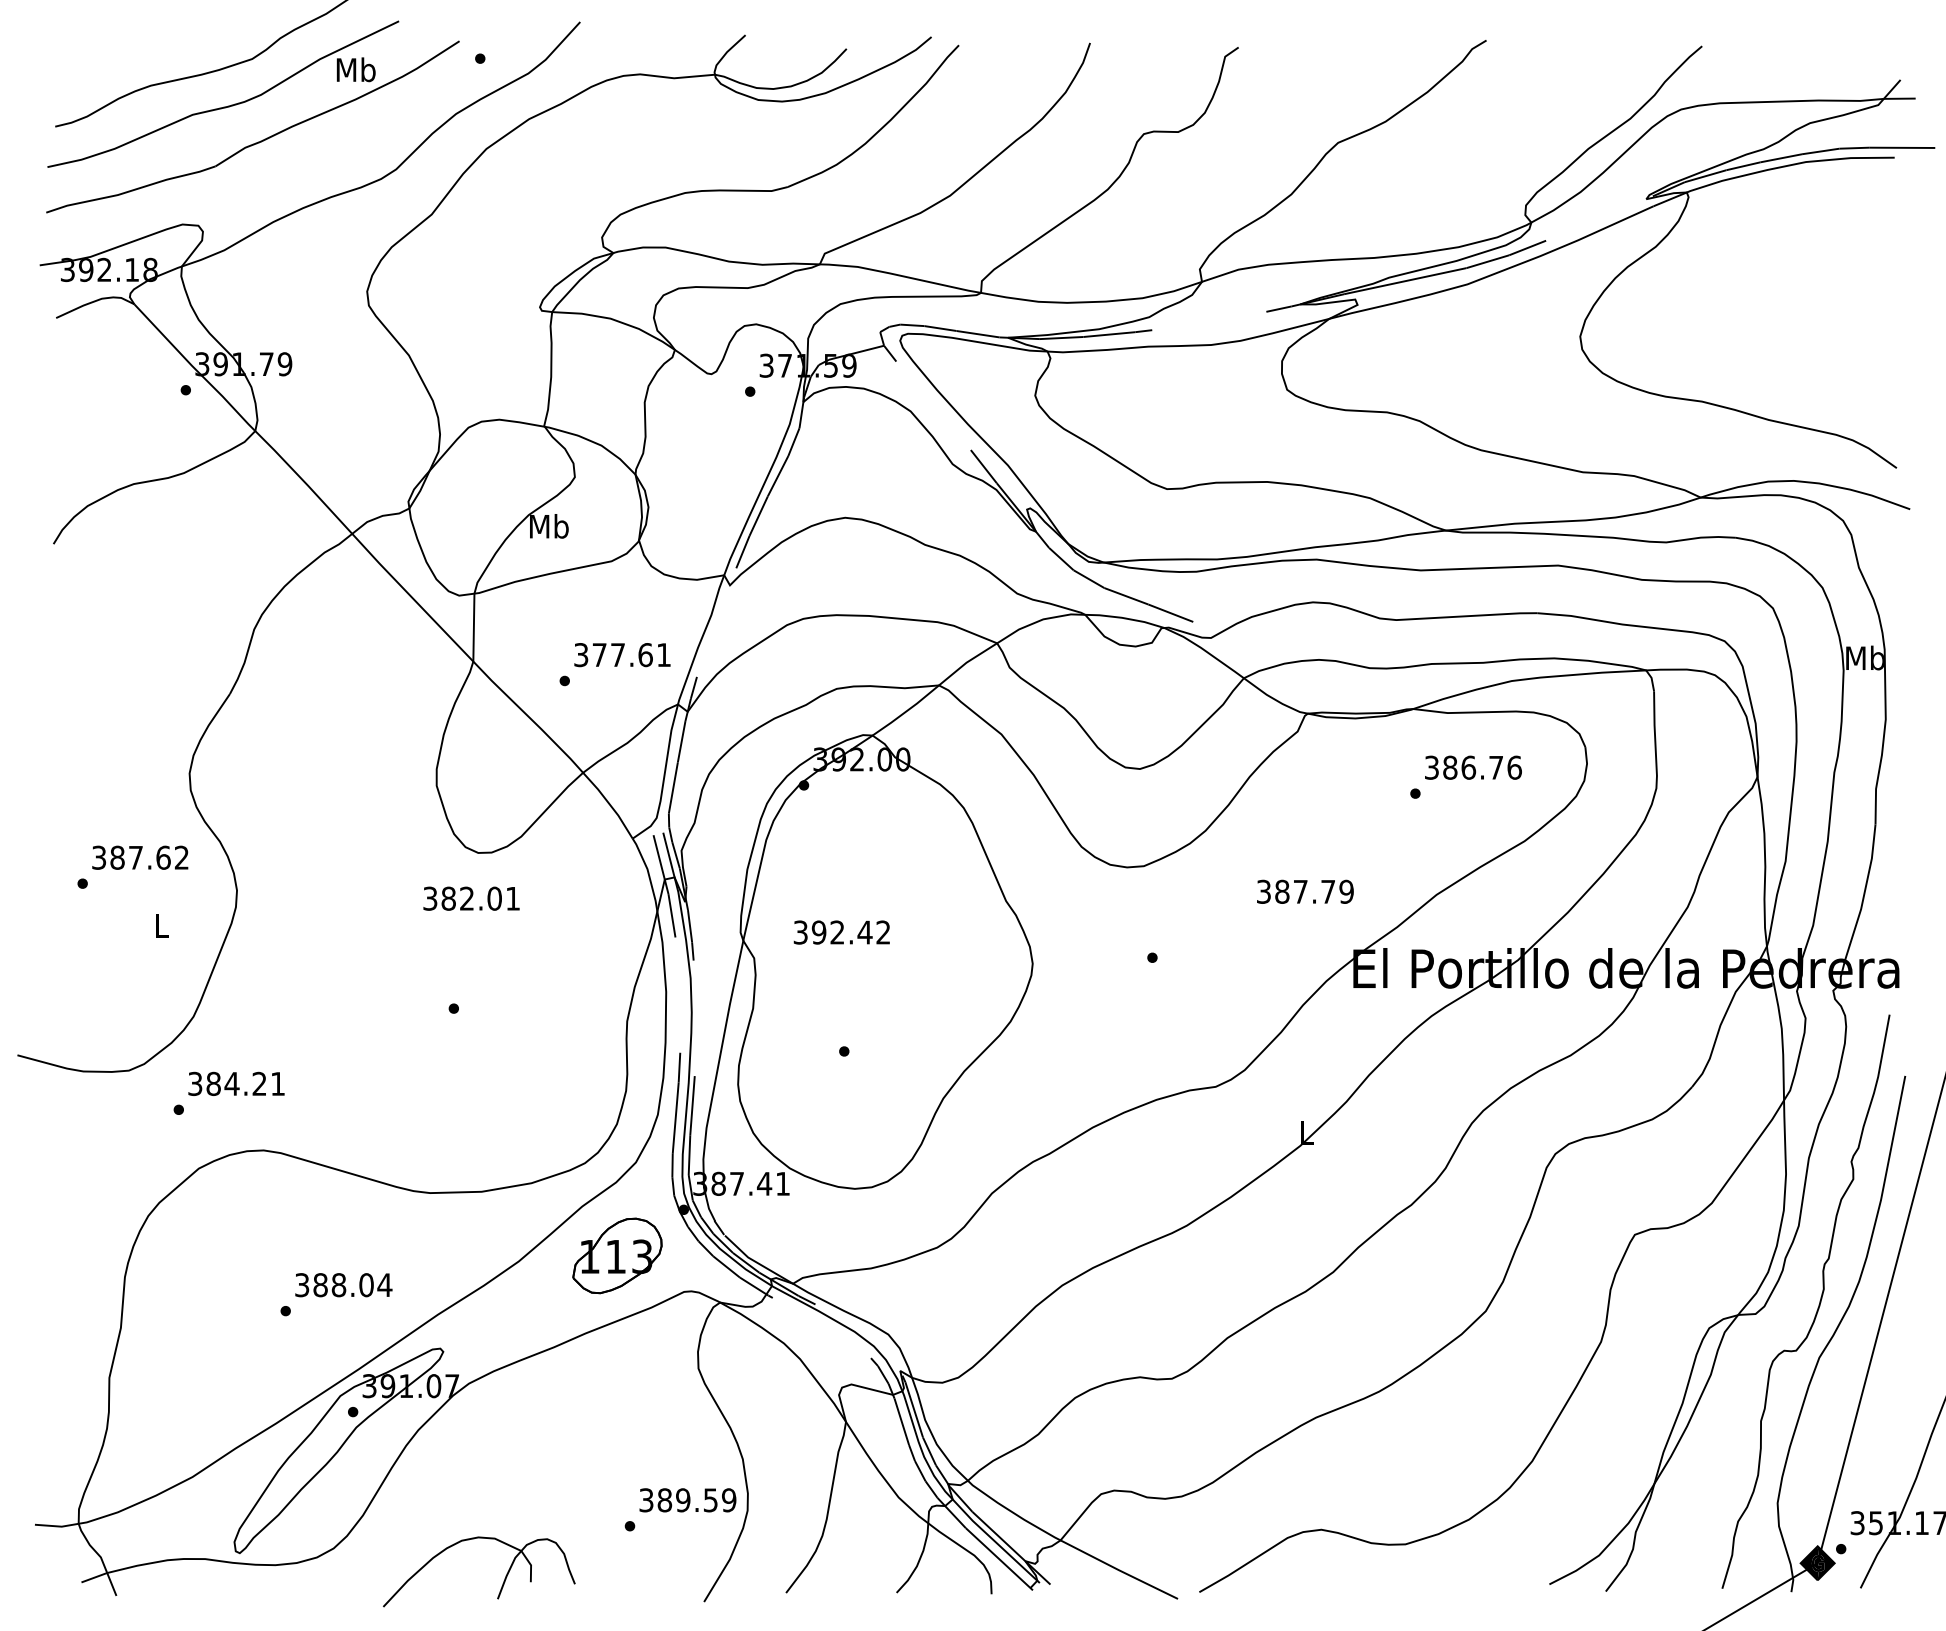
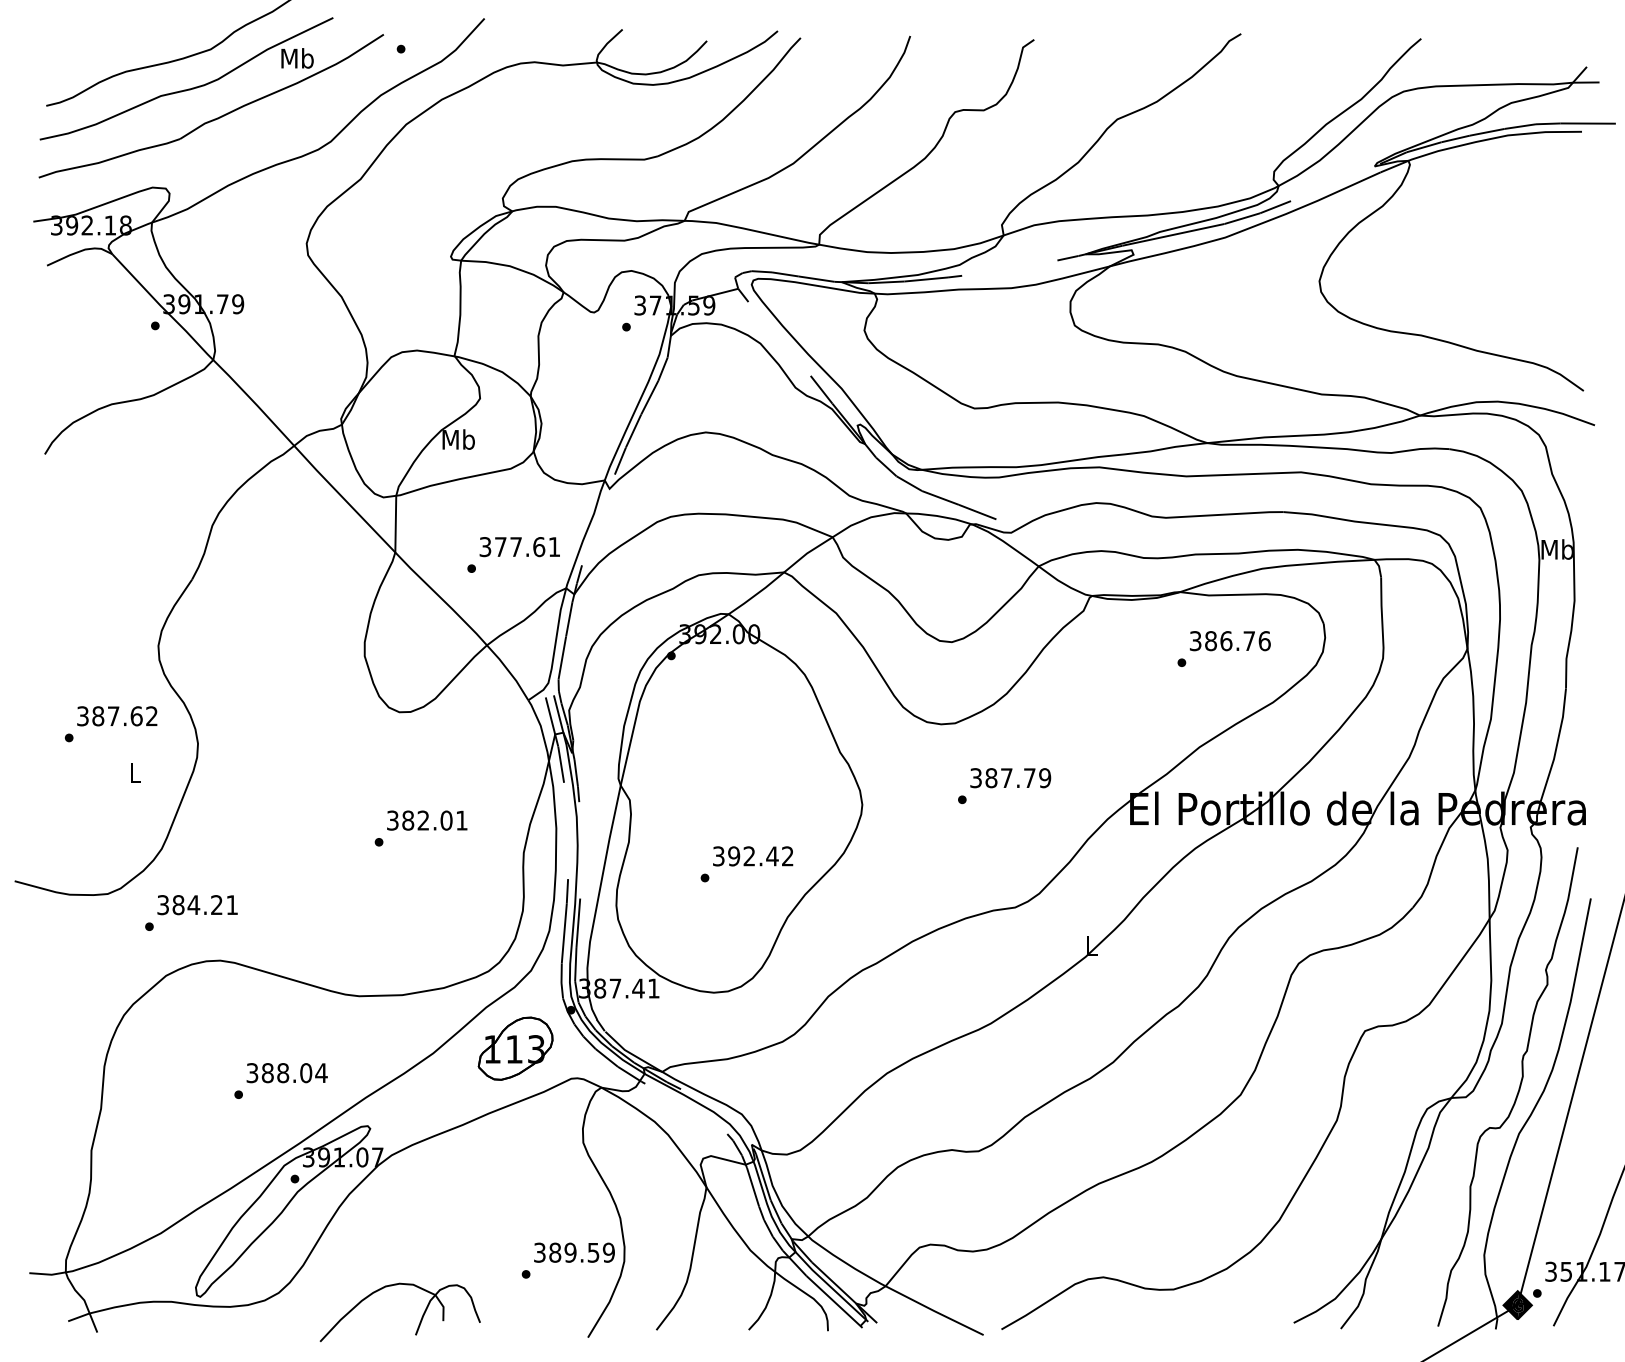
text: (1305, 891) -> (1010, 777), moved
text: (471, 898) -> (427, 820), moved
text: (841, 932) -> (752, 856), moved

